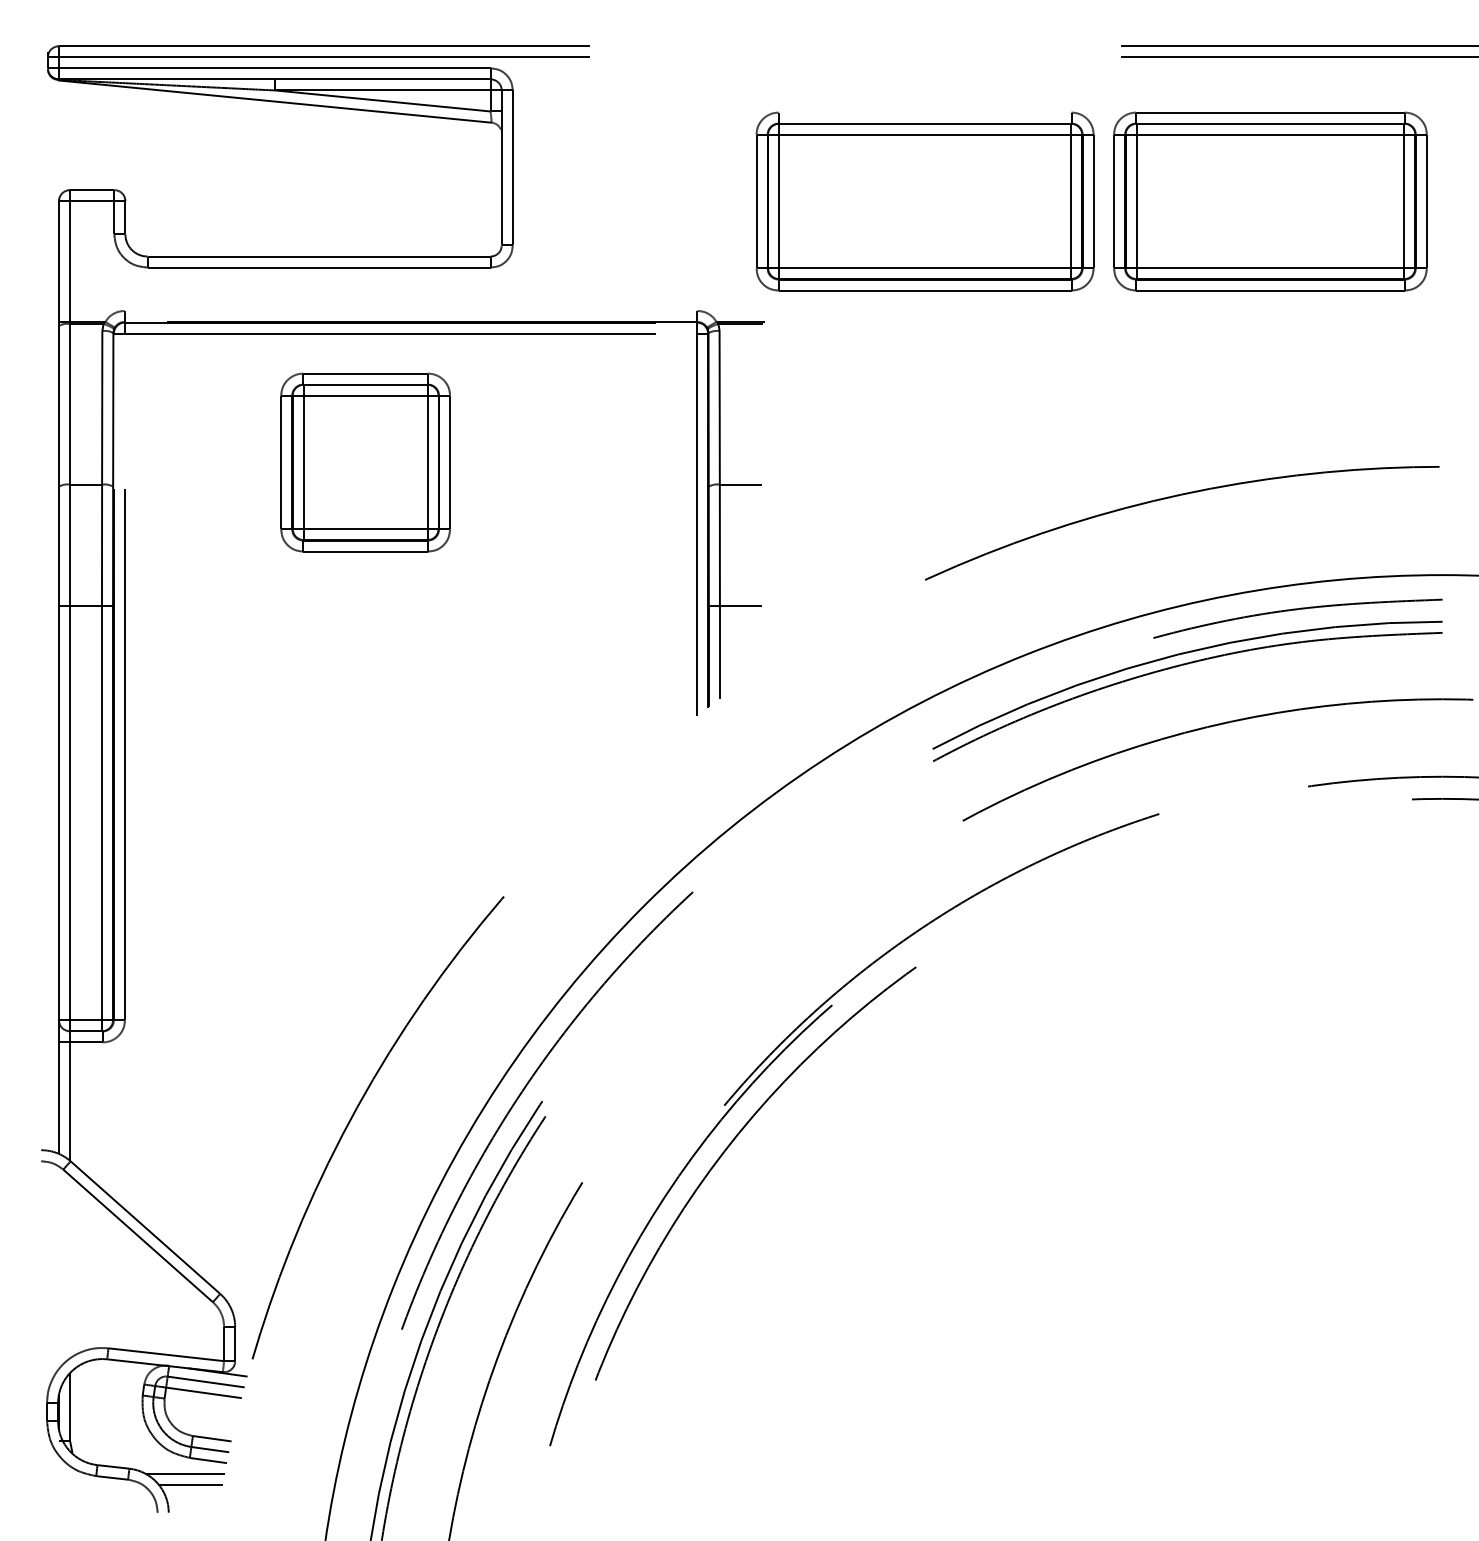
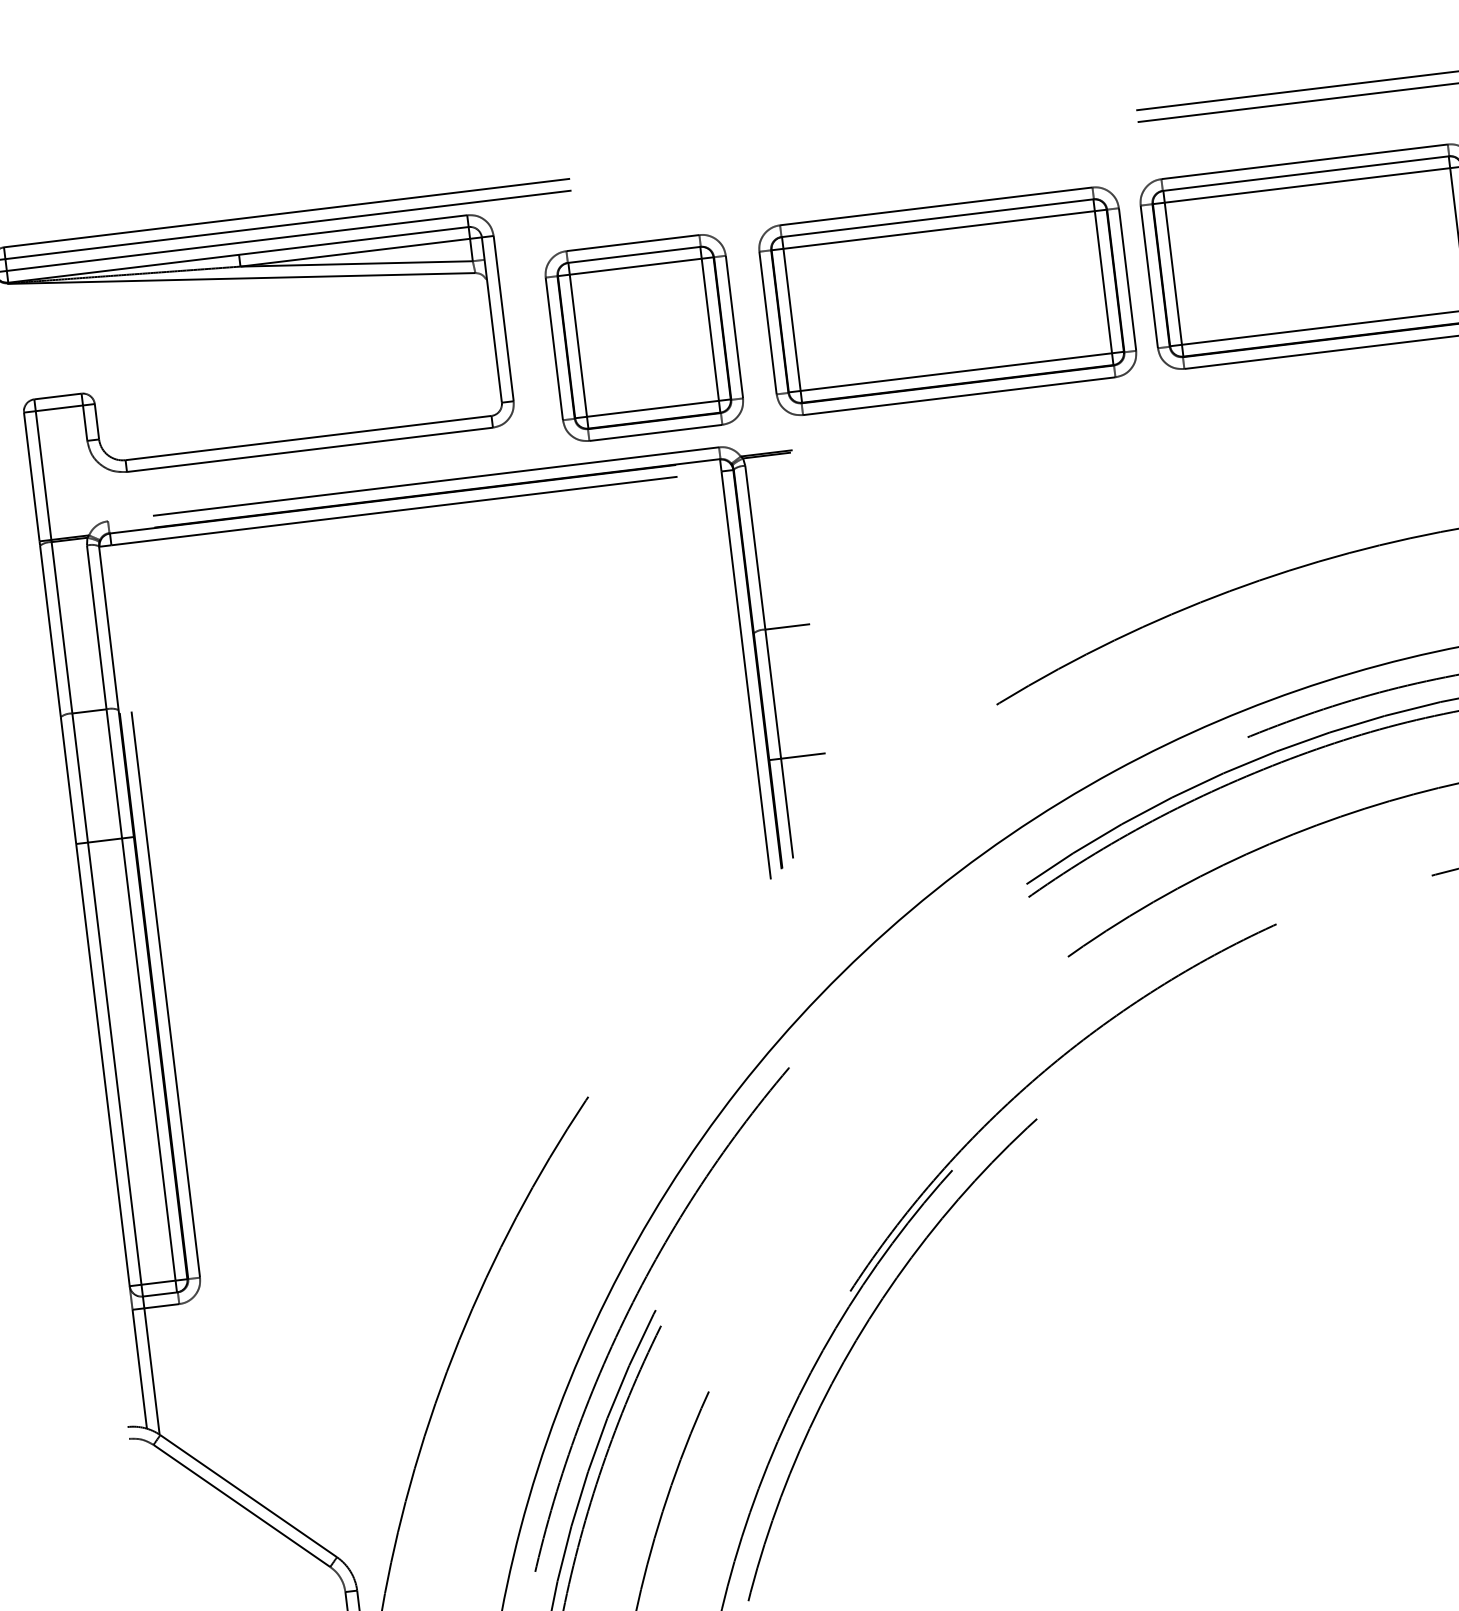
line: (924, 112) -> (935, 206), added
line: (410, 310) -> (412, 483), added
part: (365, 462) -> (644, 337), moved

